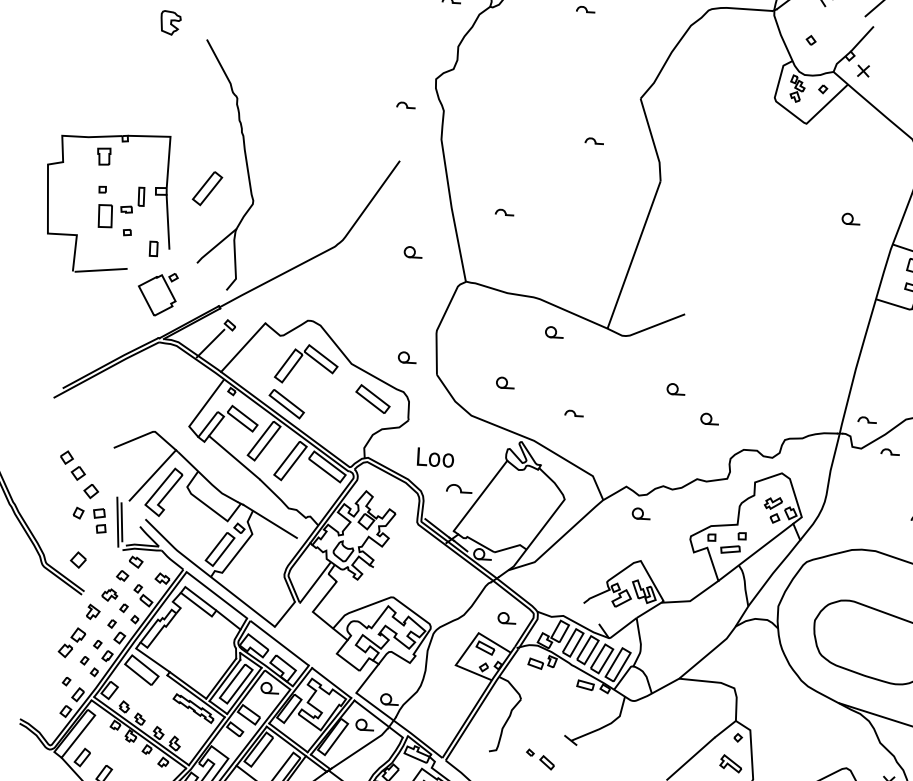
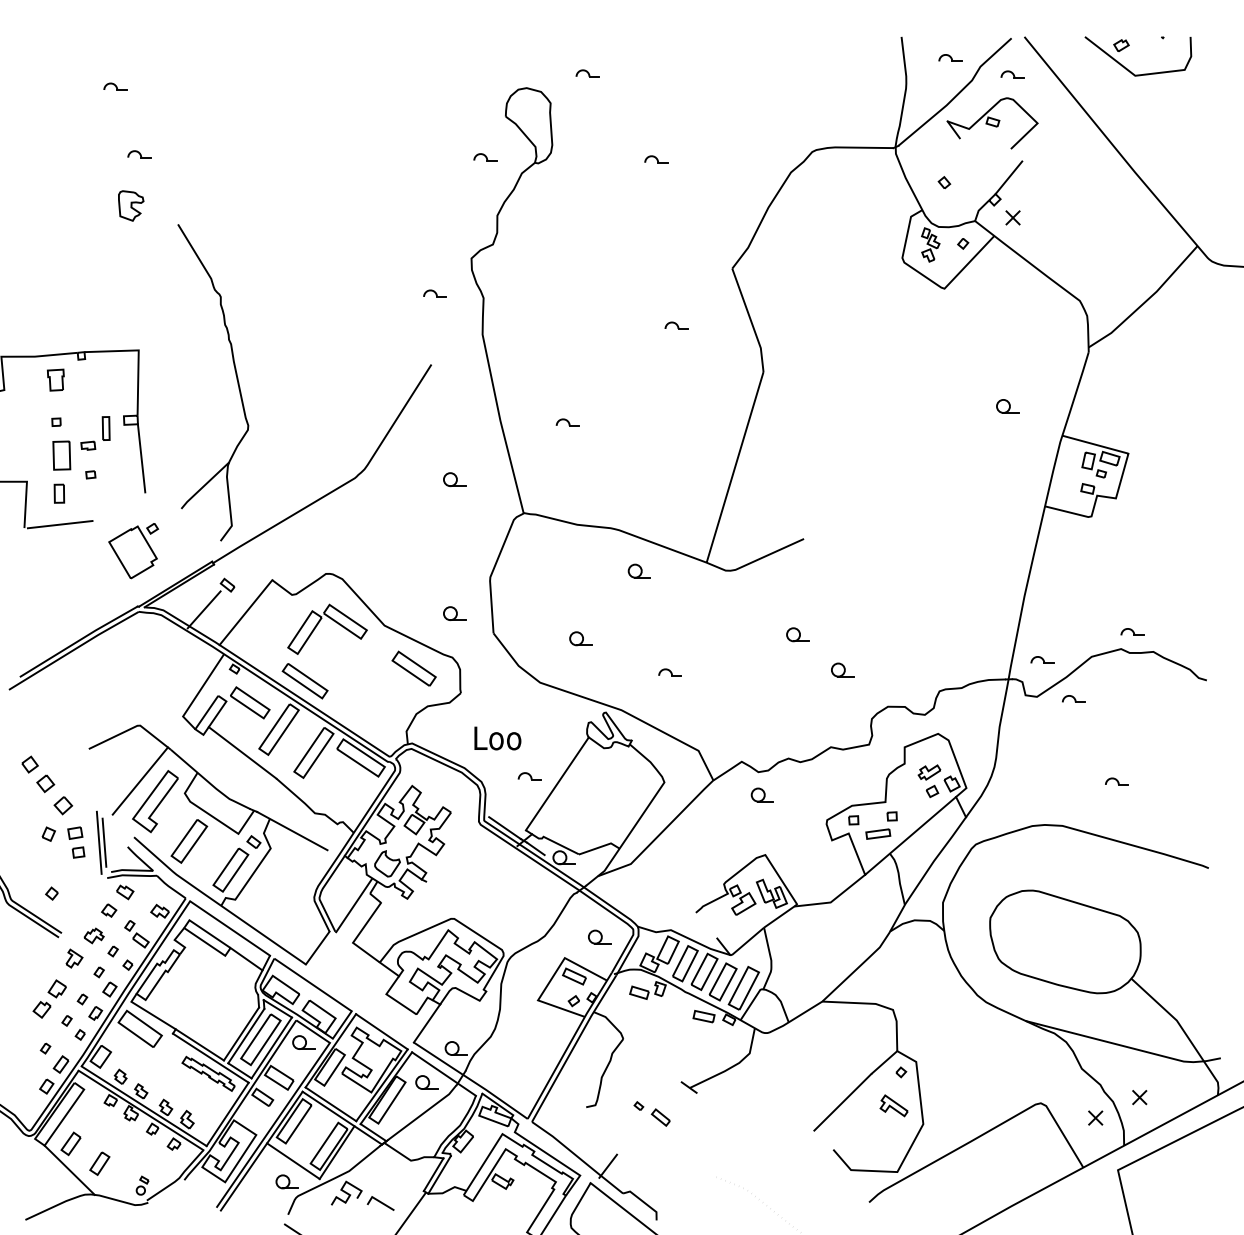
part: (207, 188) -> (189, 841), moved
part: (153, 248) -> (59, 493), moved
part: (458, 488) -> (529, 776), size x0.71
part: (78, 559) -> (51, 893), size x0.62

